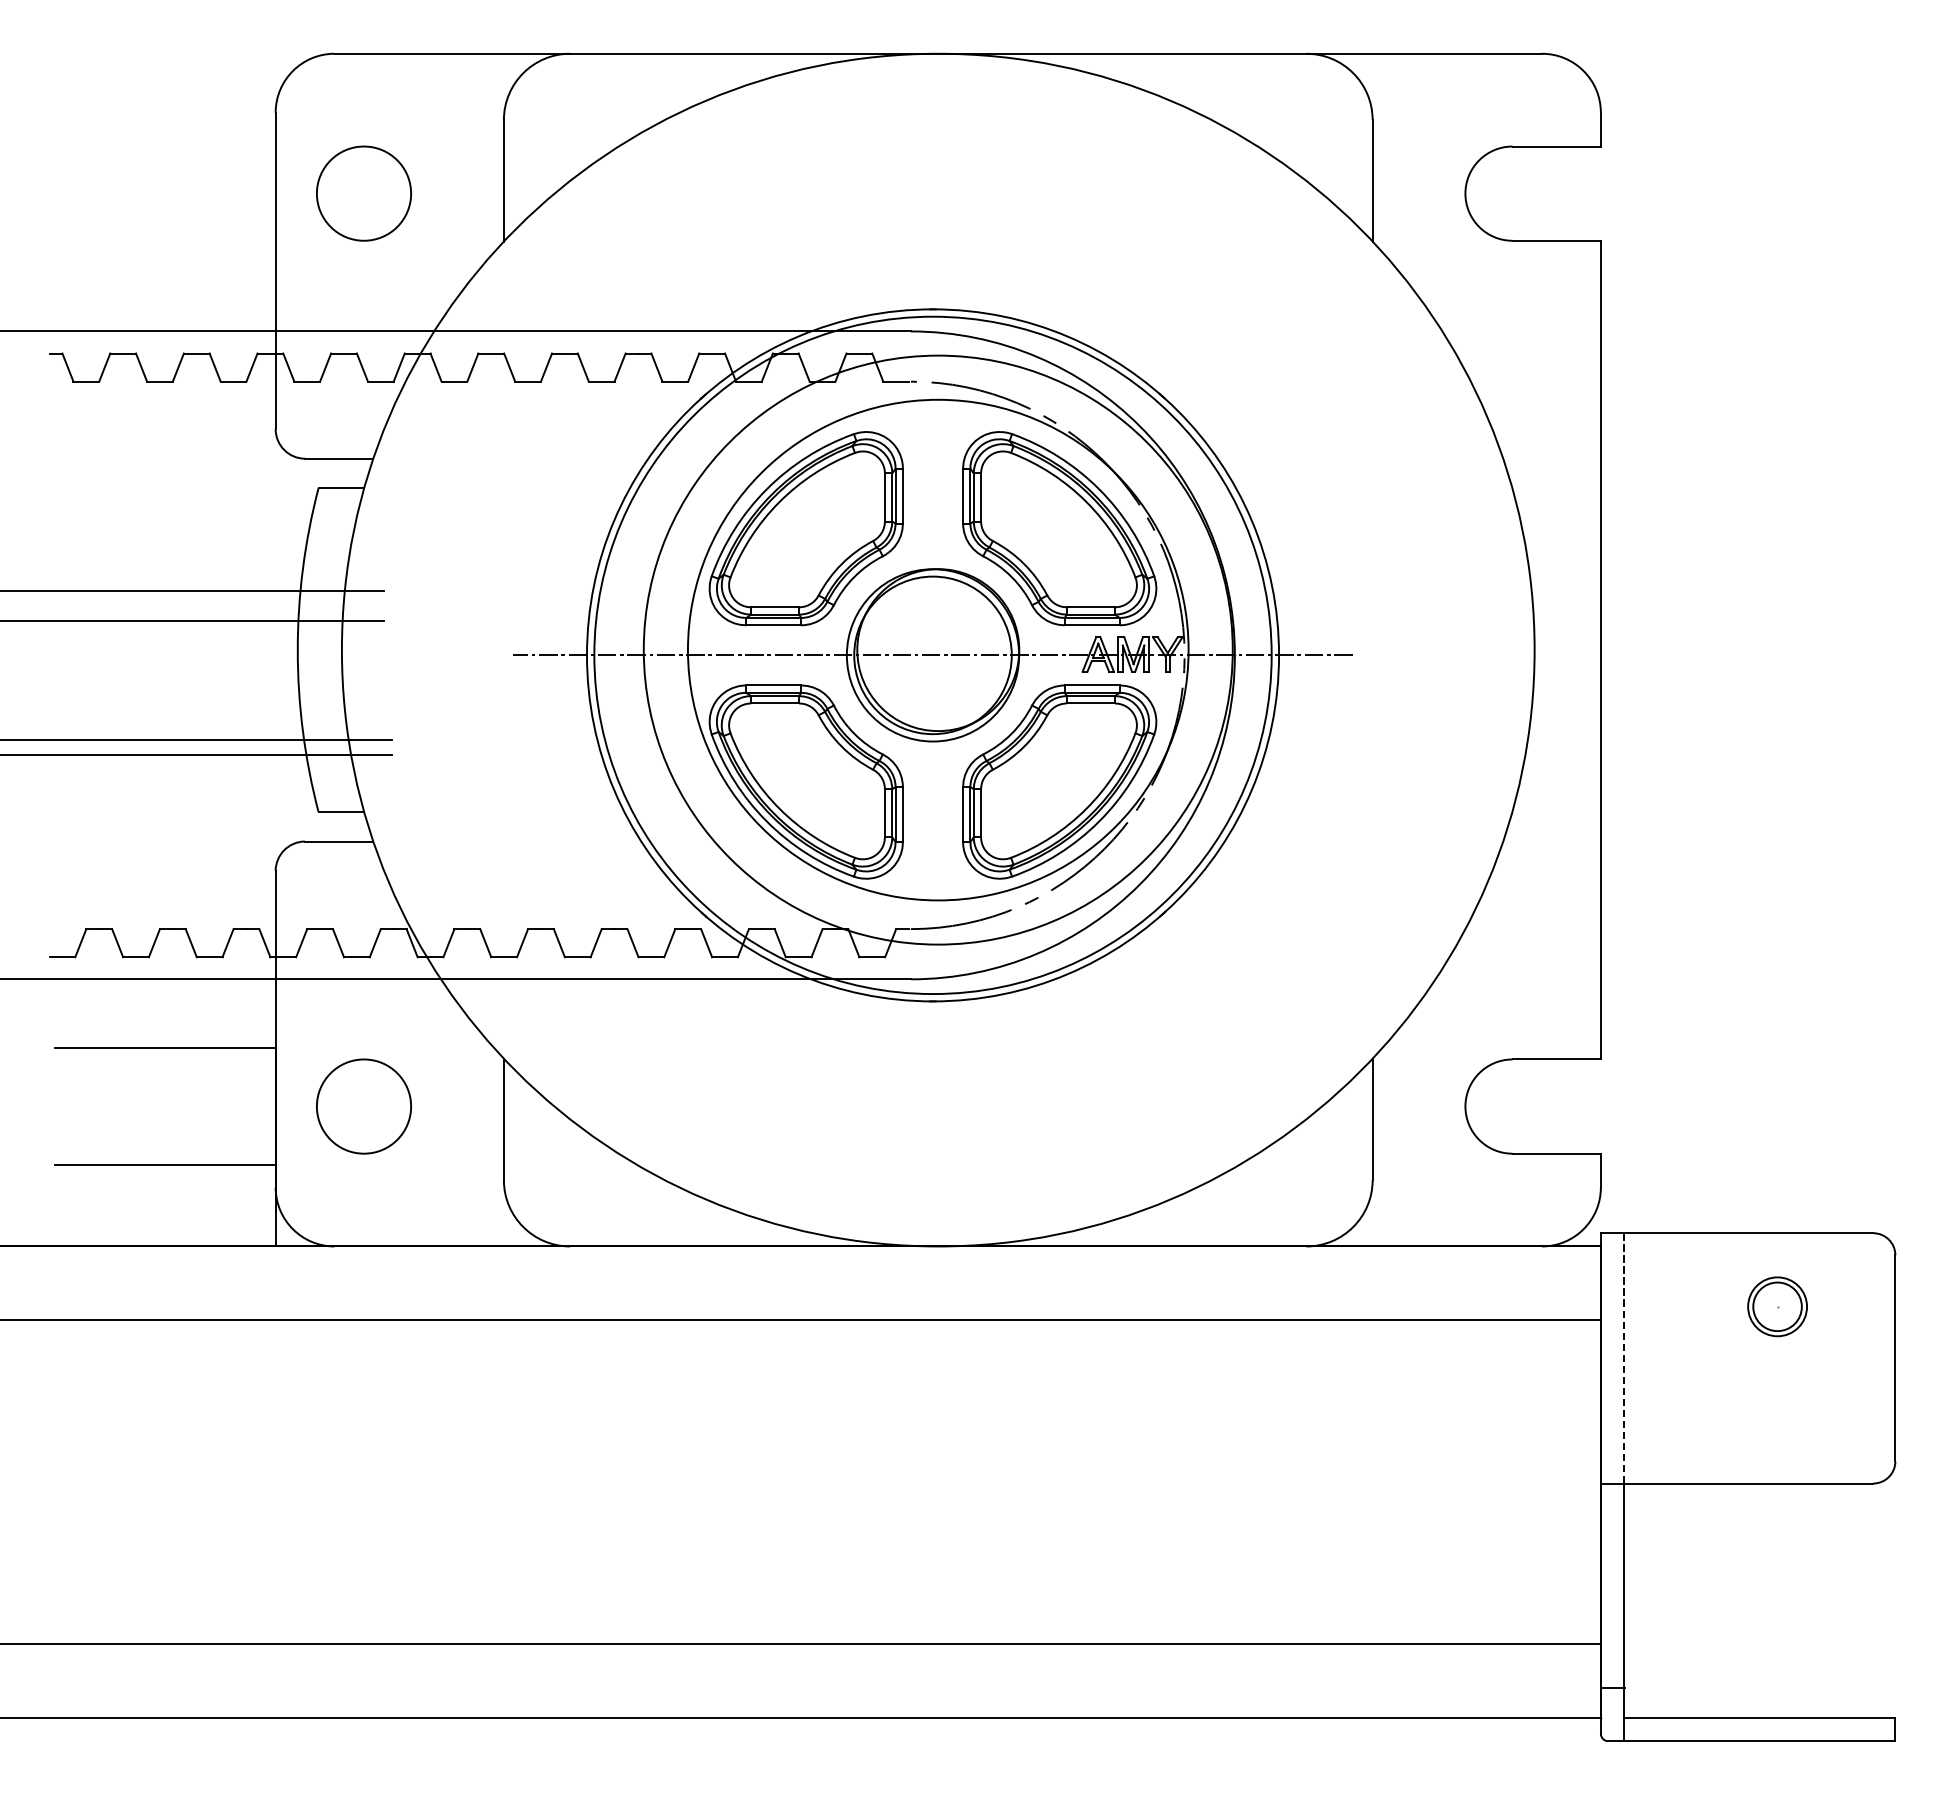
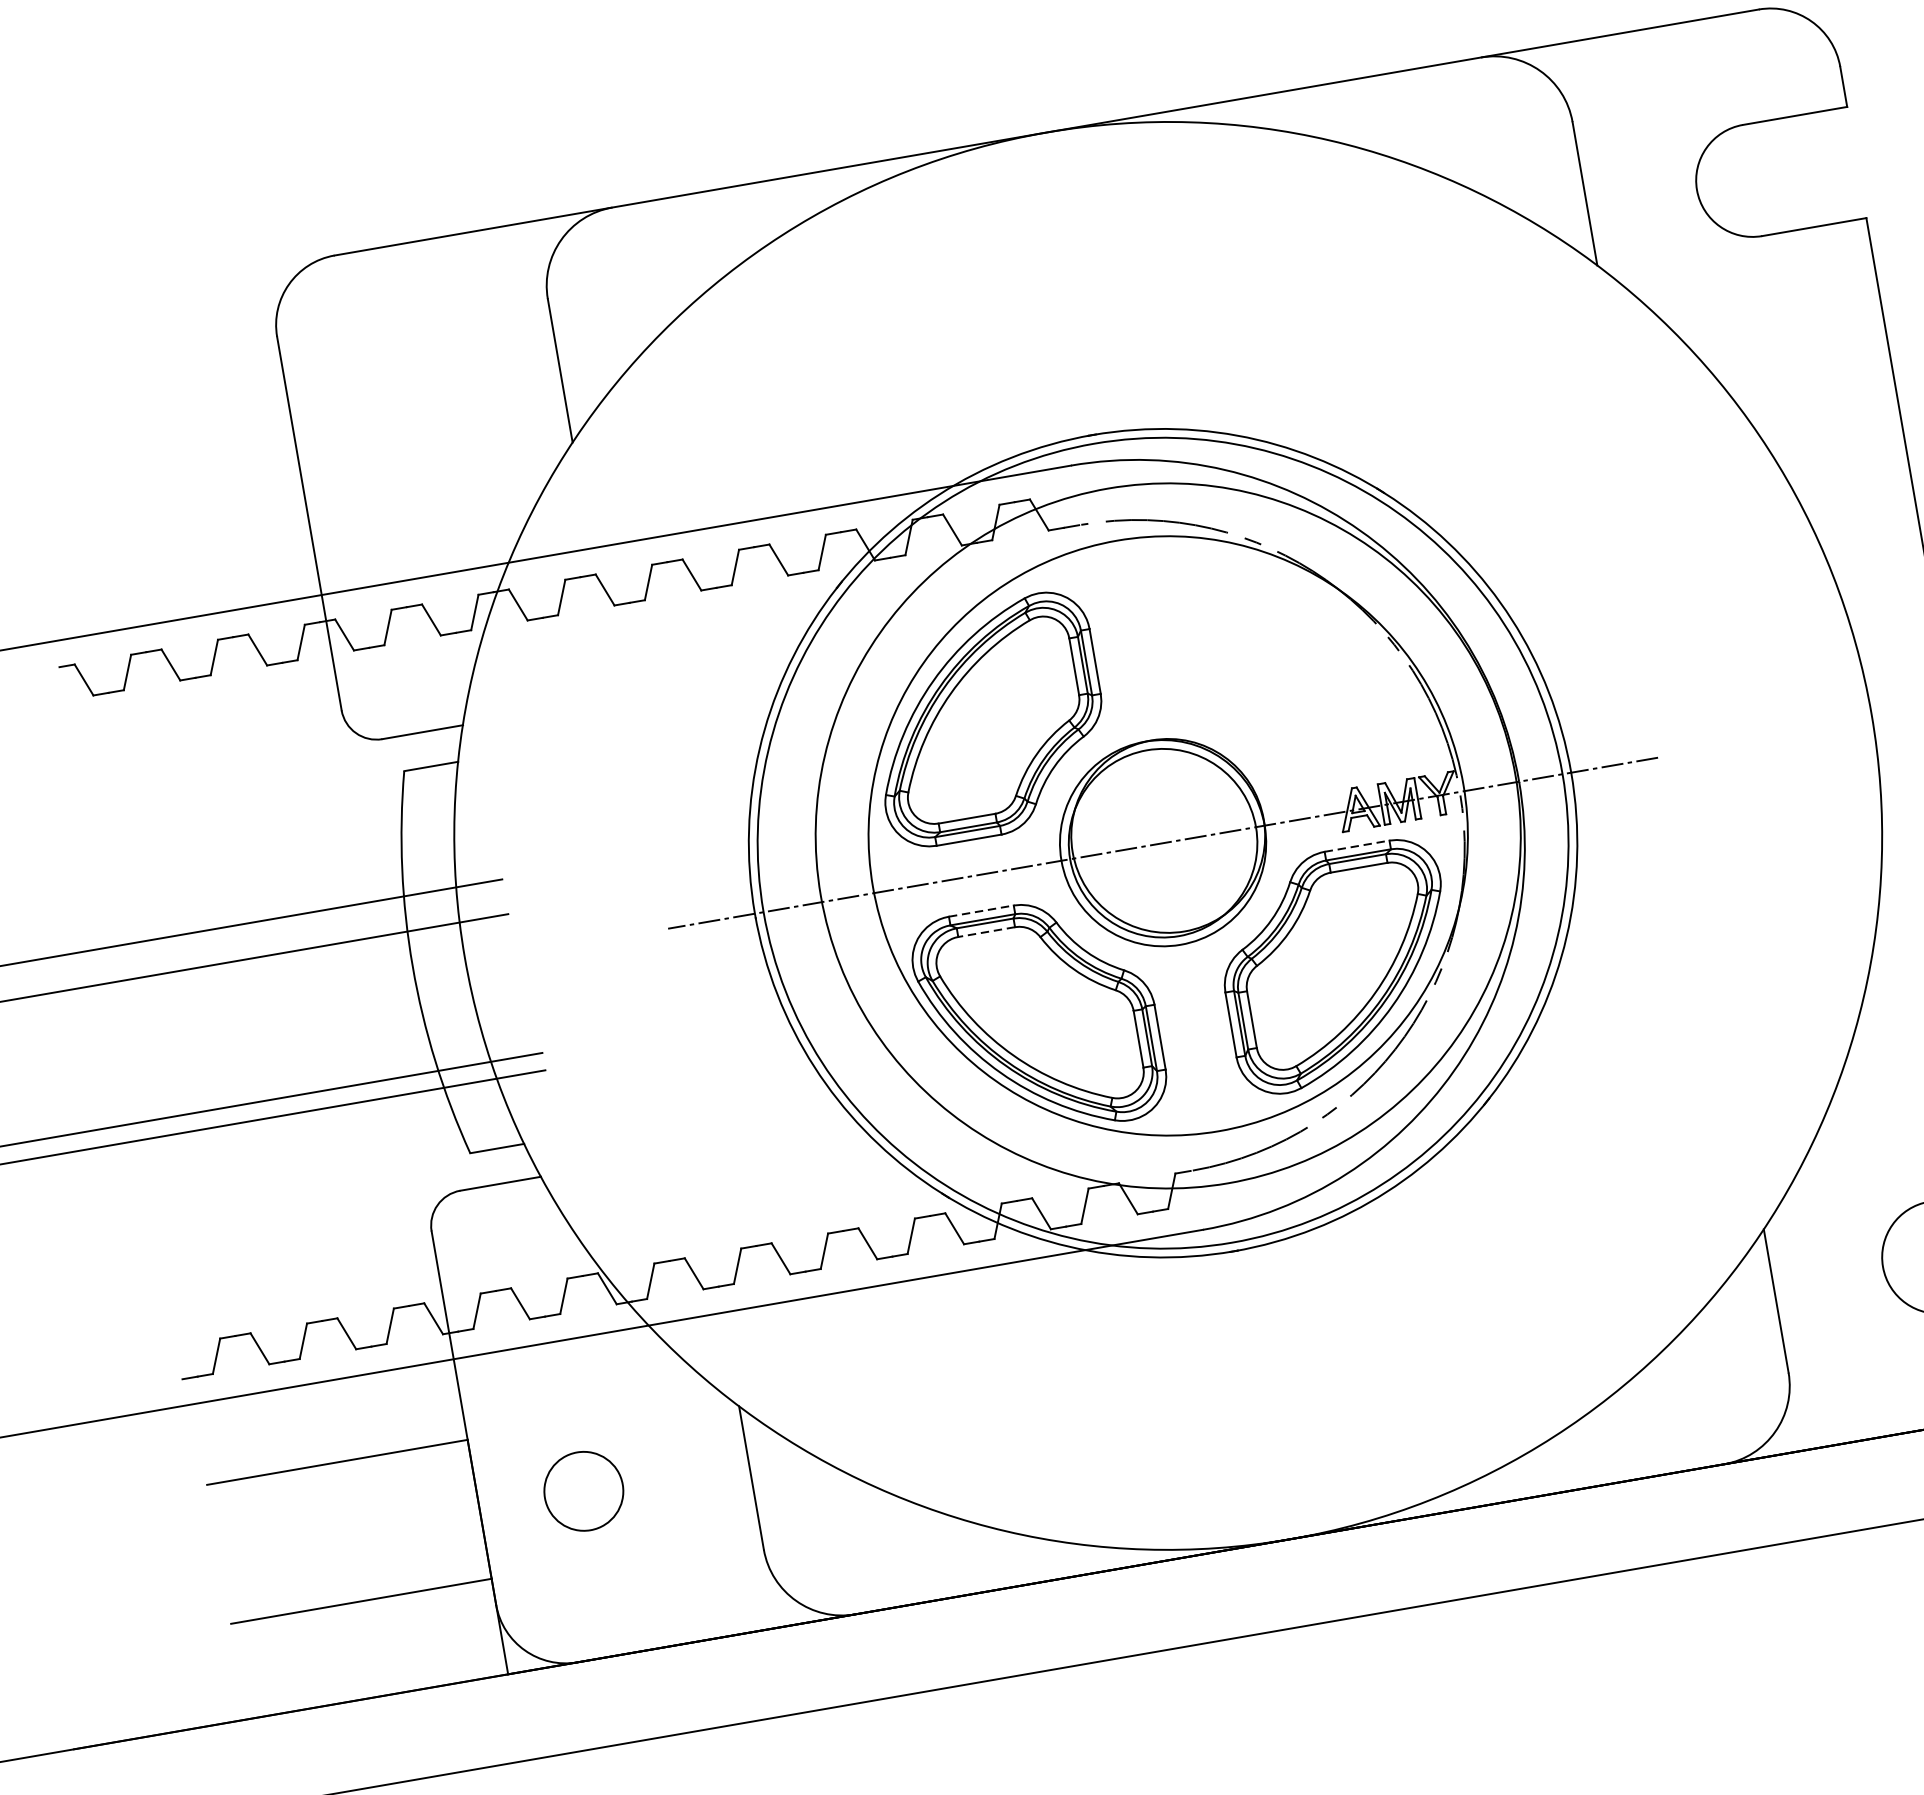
circle: (363, 193) -> (397, 414), removed
part: (1059, 528) -> (1286, 667), removed
line: (774, 685) -> (982, 911), solid -> dashed
line: (1092, 685) -> (1357, 846), solid -> dashed
line: (774, 703) -> (985, 932), solid -> dashed
circle: (363, 1106) -> (583, 1491), size x0.7

